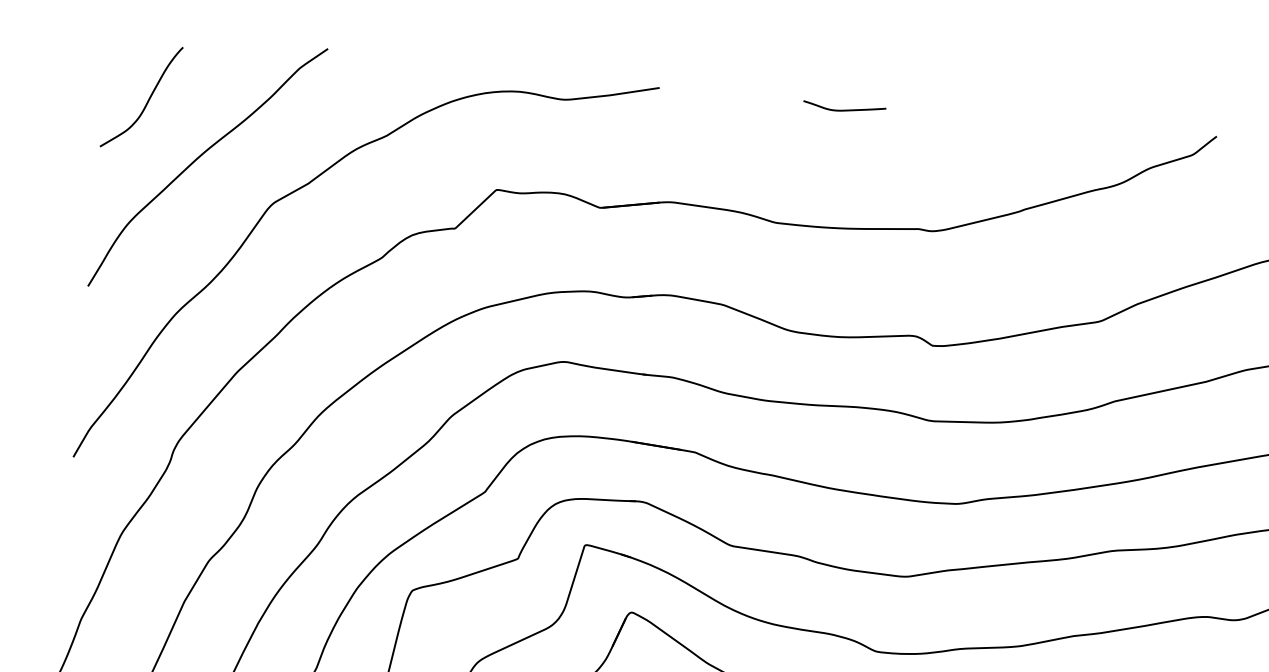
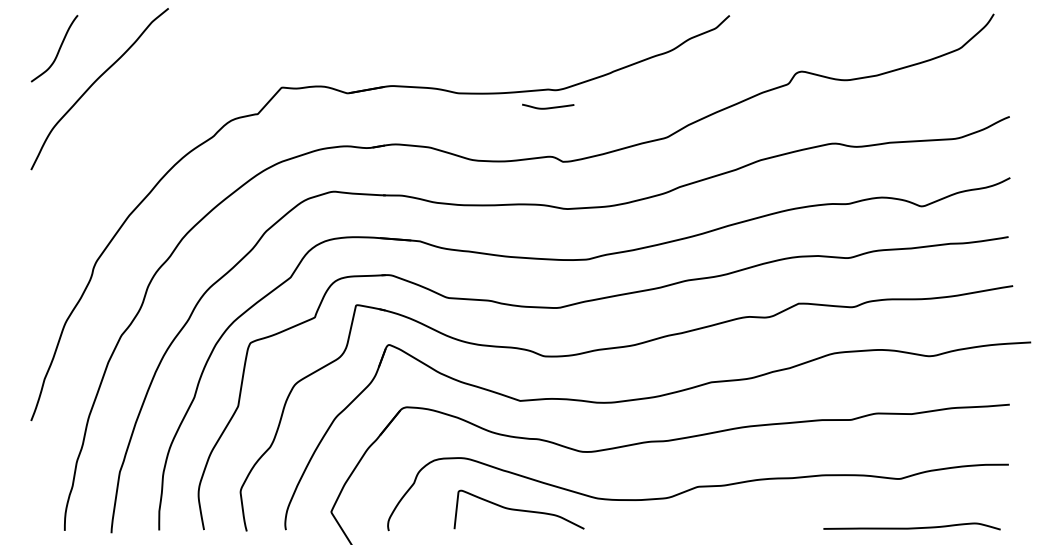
curve: (844, 109) -> (548, 107), moved
curve: (307, 186) -> (163, 95), removed

